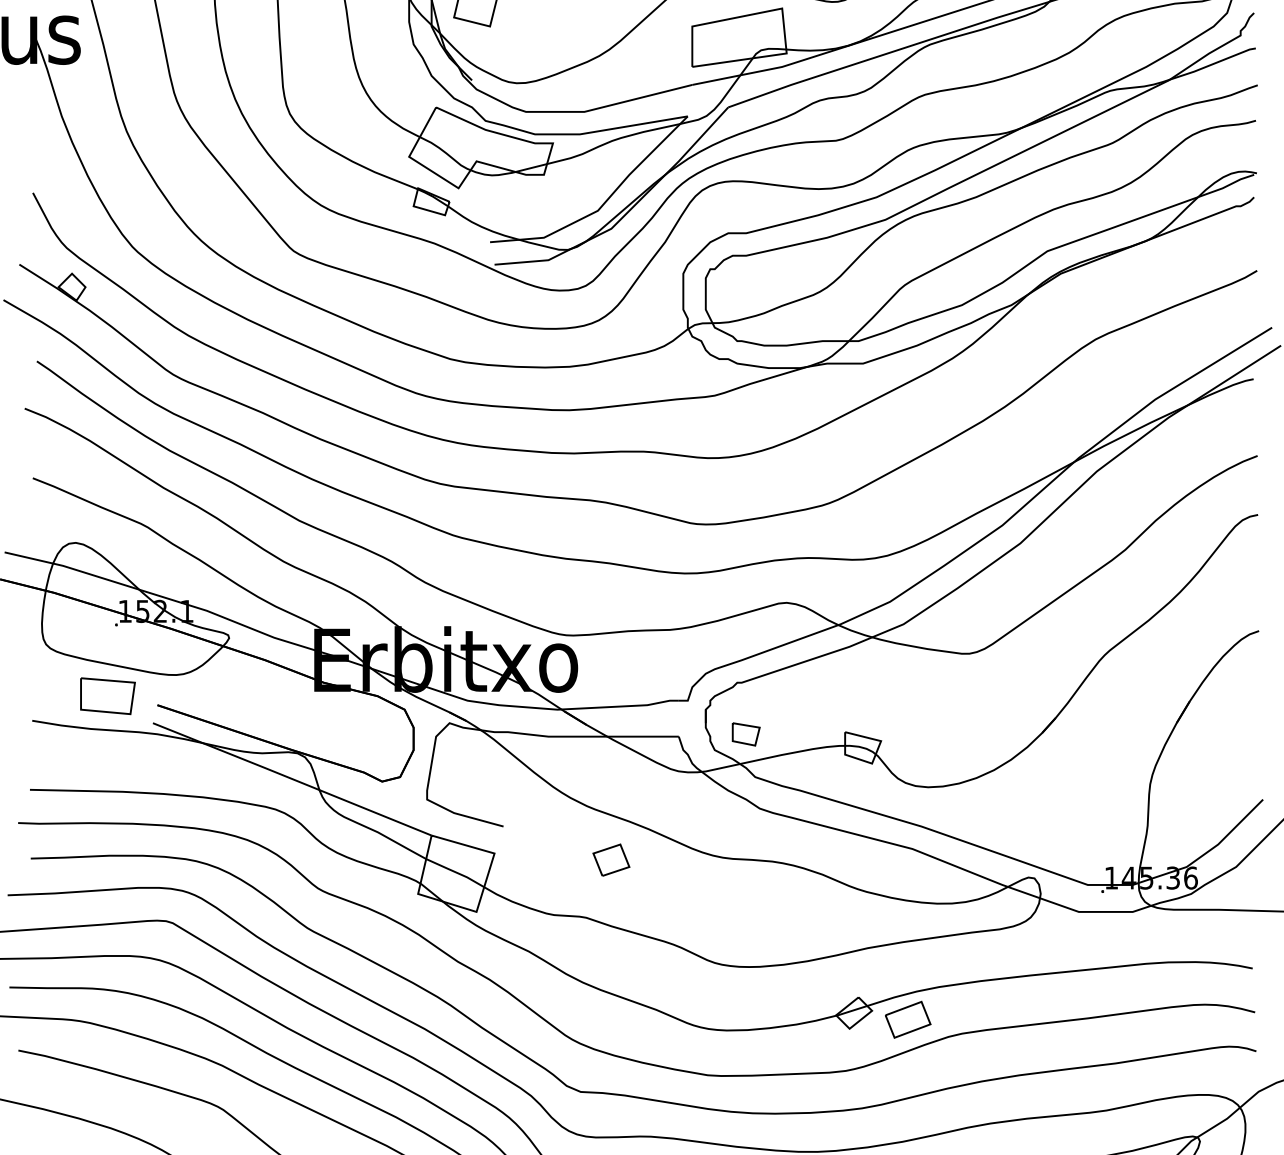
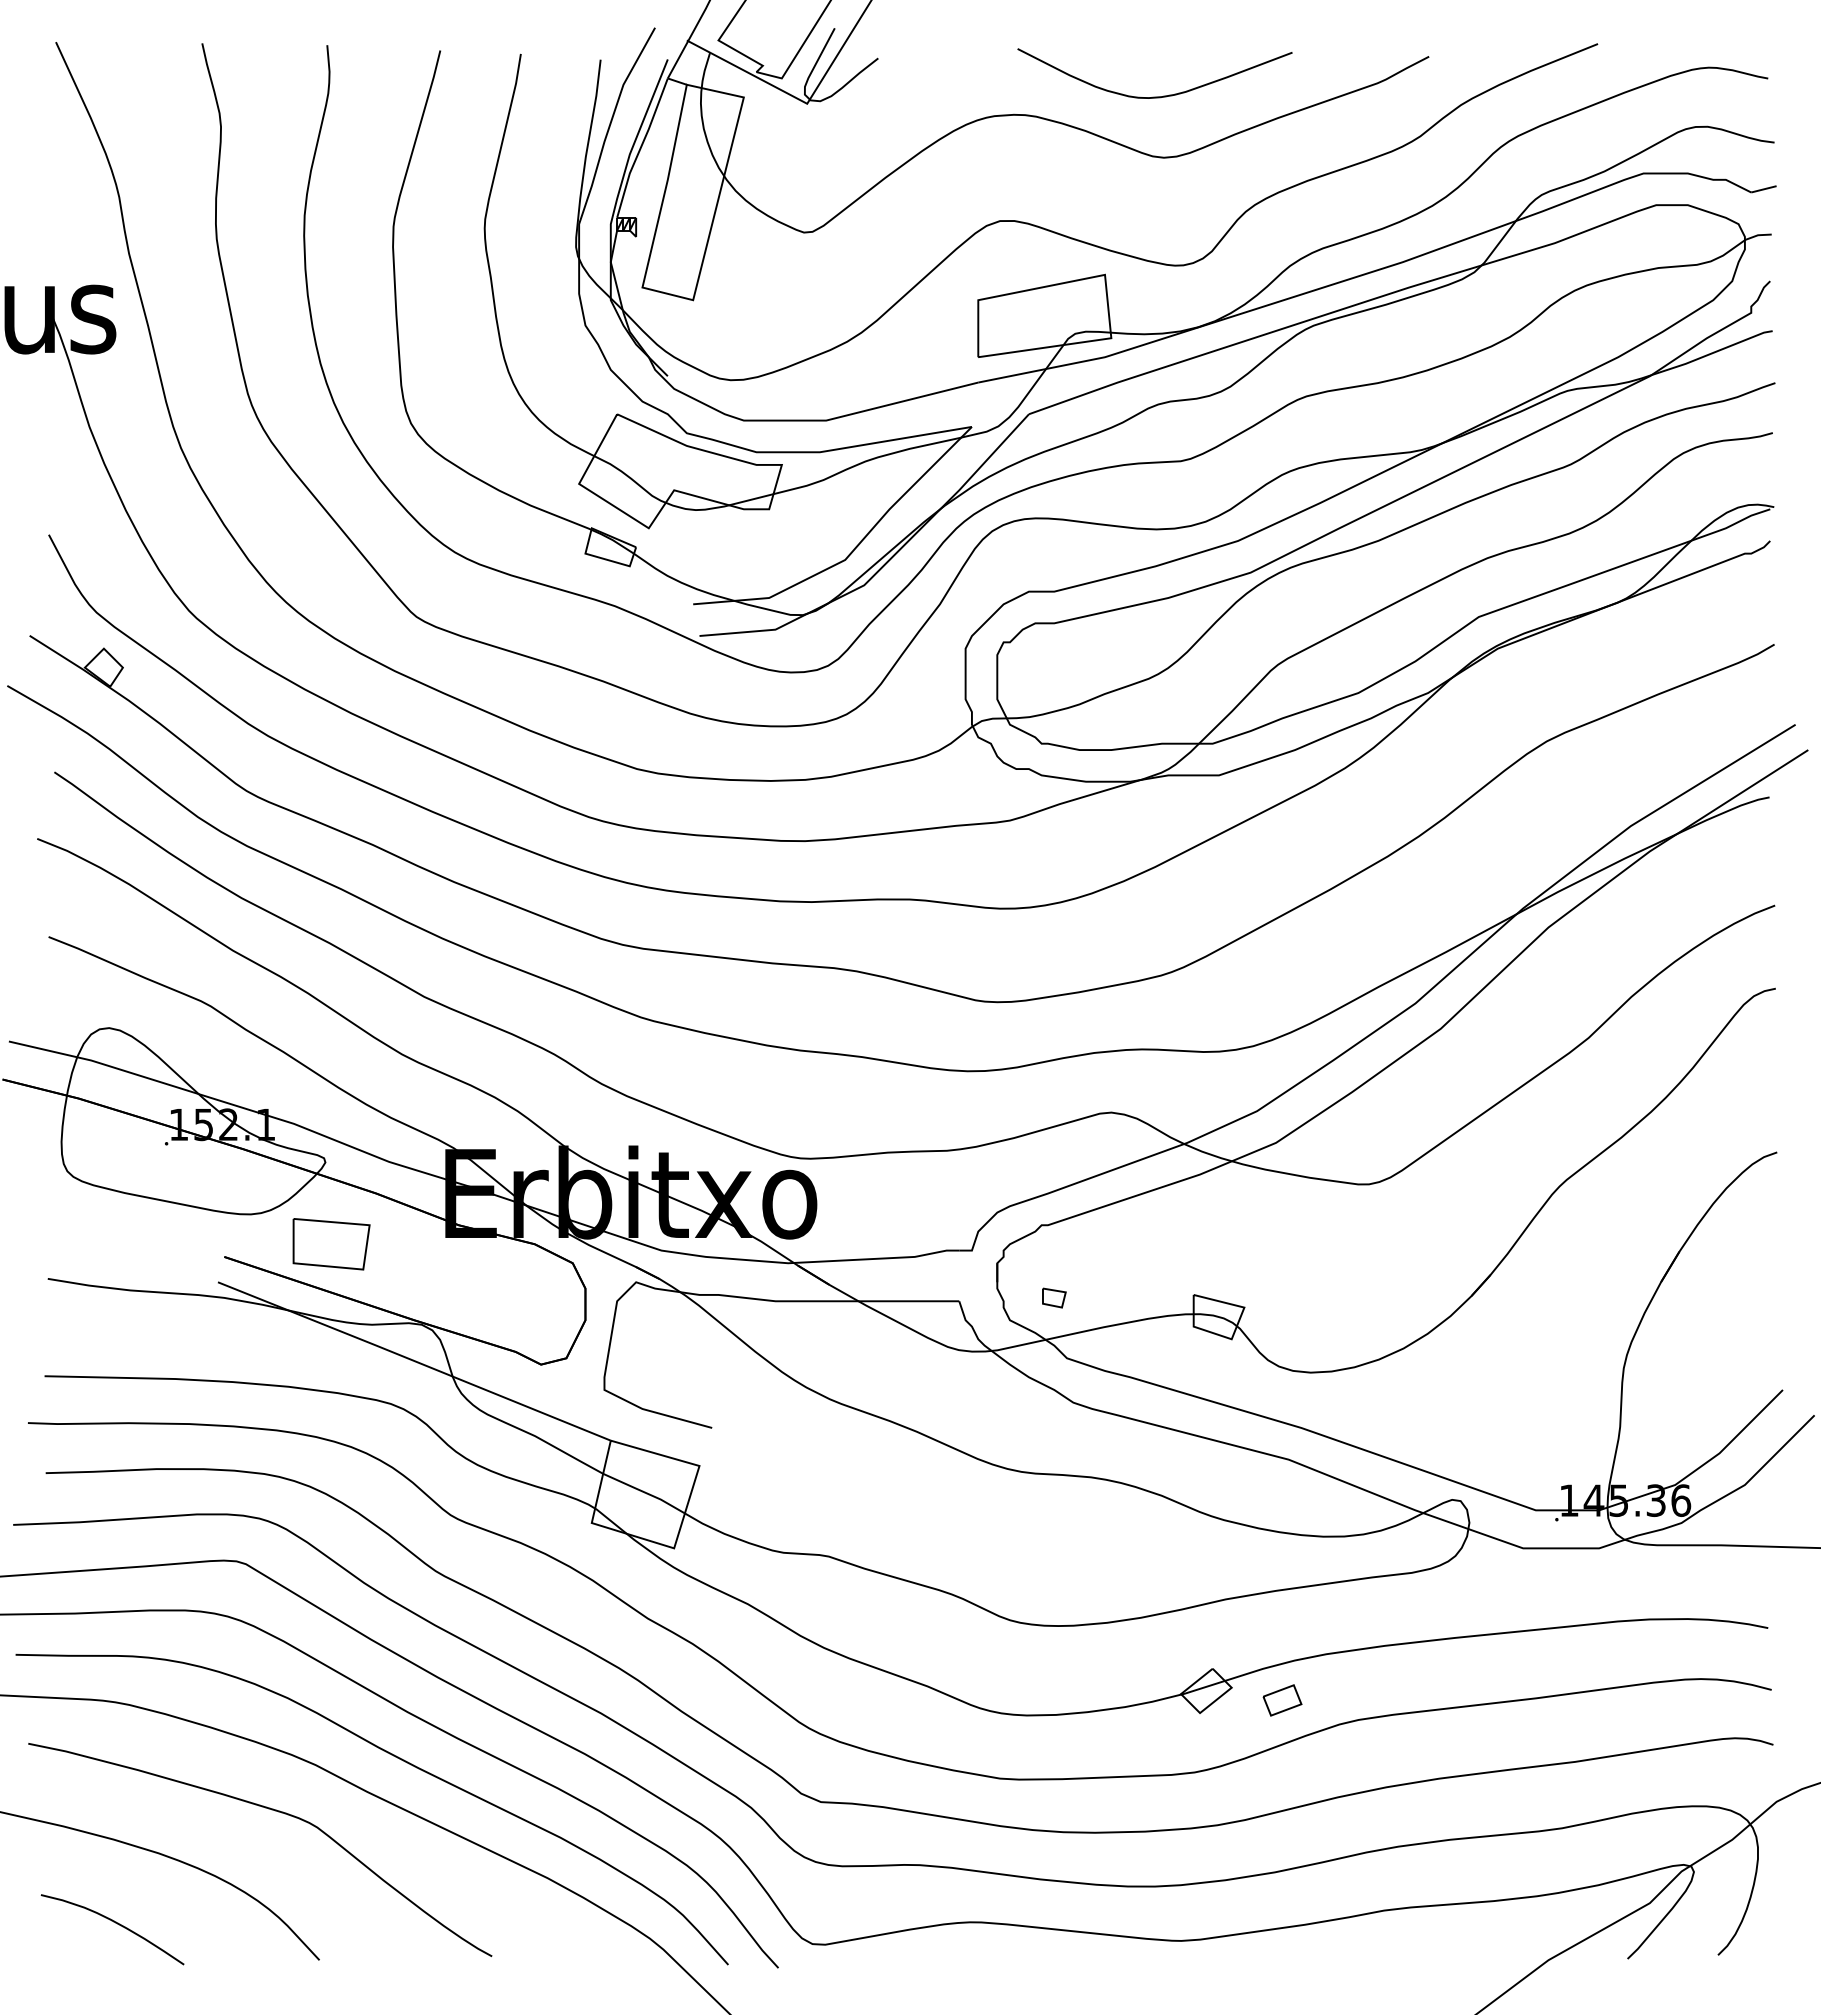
part: (107, 696) -> (331, 1244), moved
part: (746, 733) -> (1054, 1297), size x0.6
part: (610, 860) -> (863, 1475), removed
part: (908, 1019) -> (1282, 1700), size x0.6

